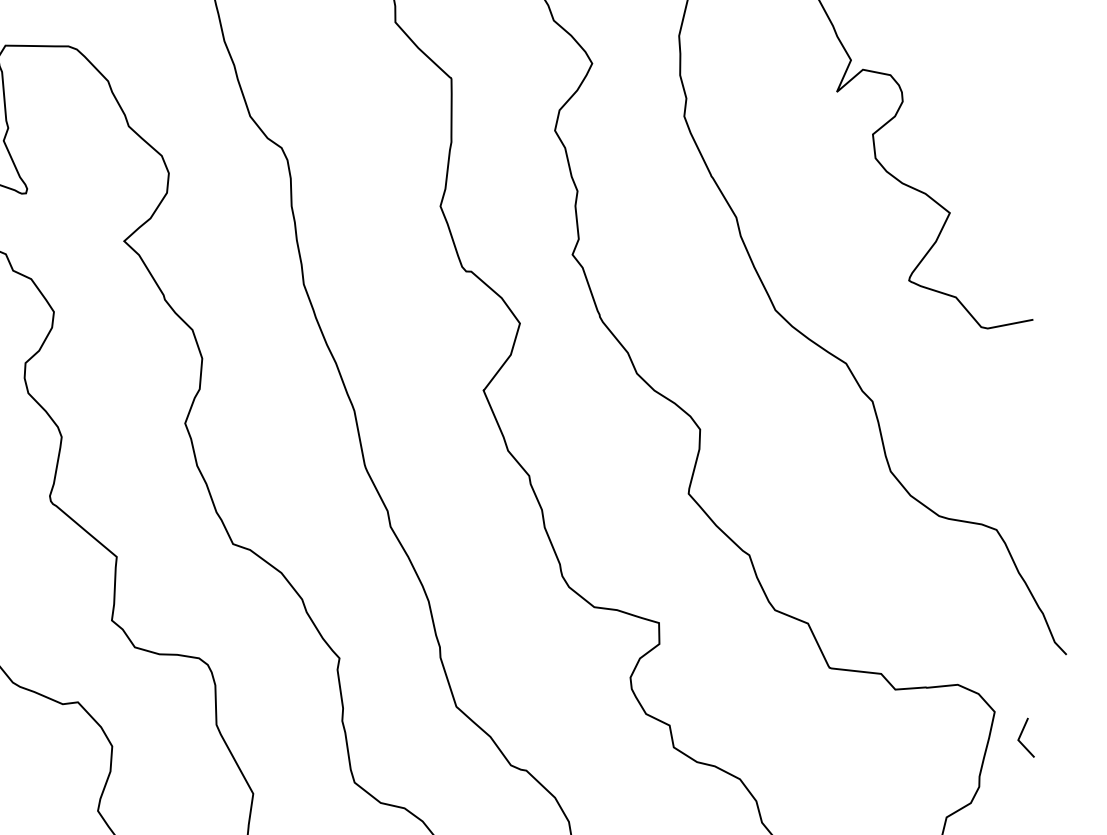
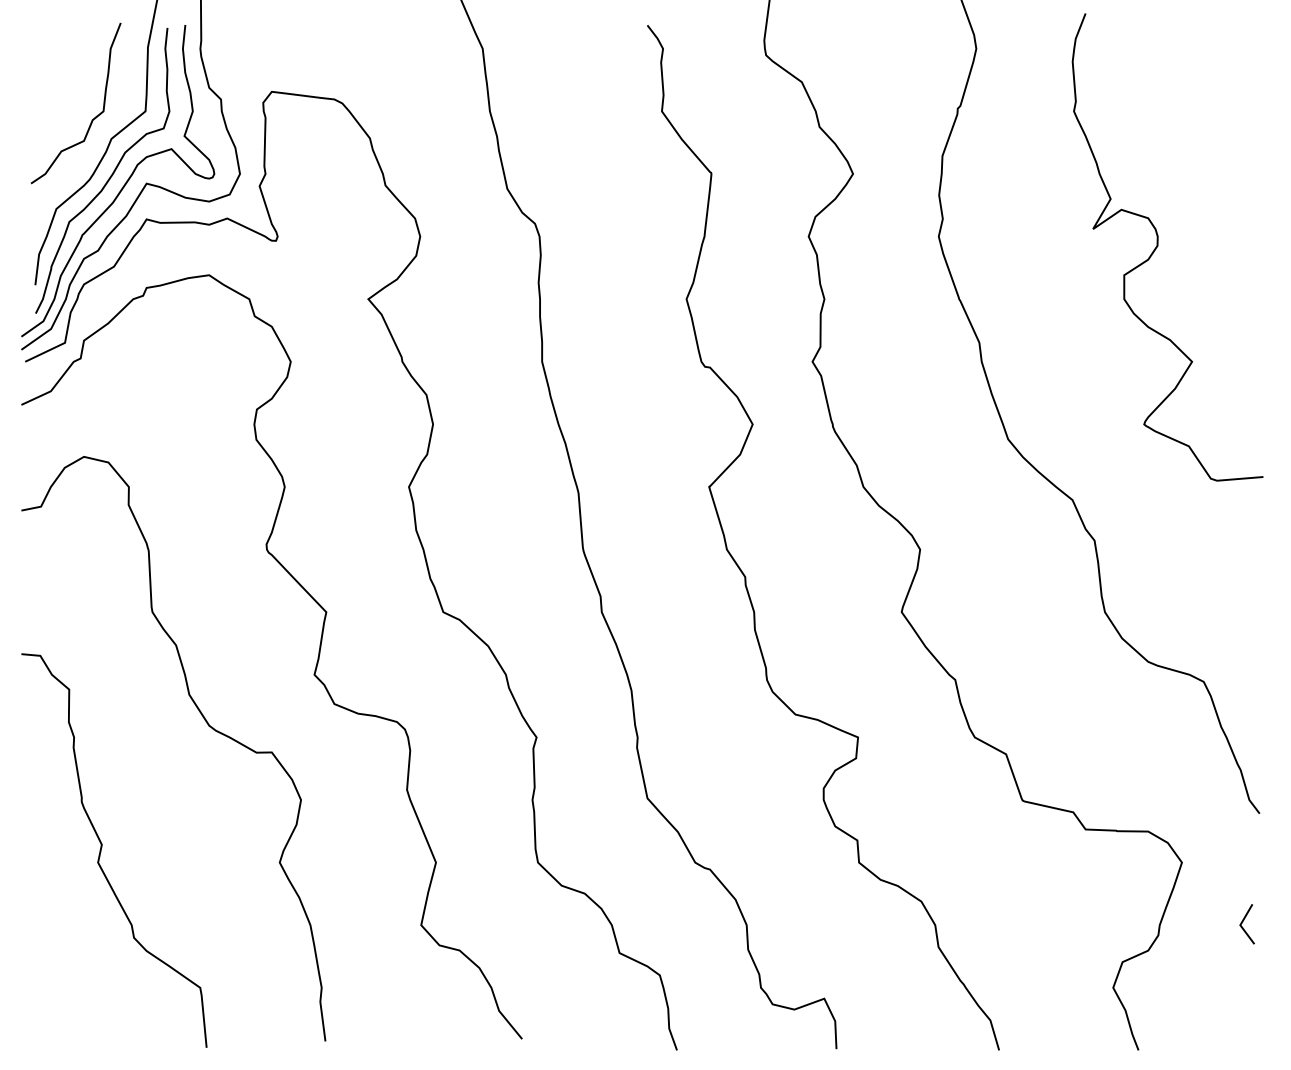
line: (1020, 738) -> (1242, 923), moved

